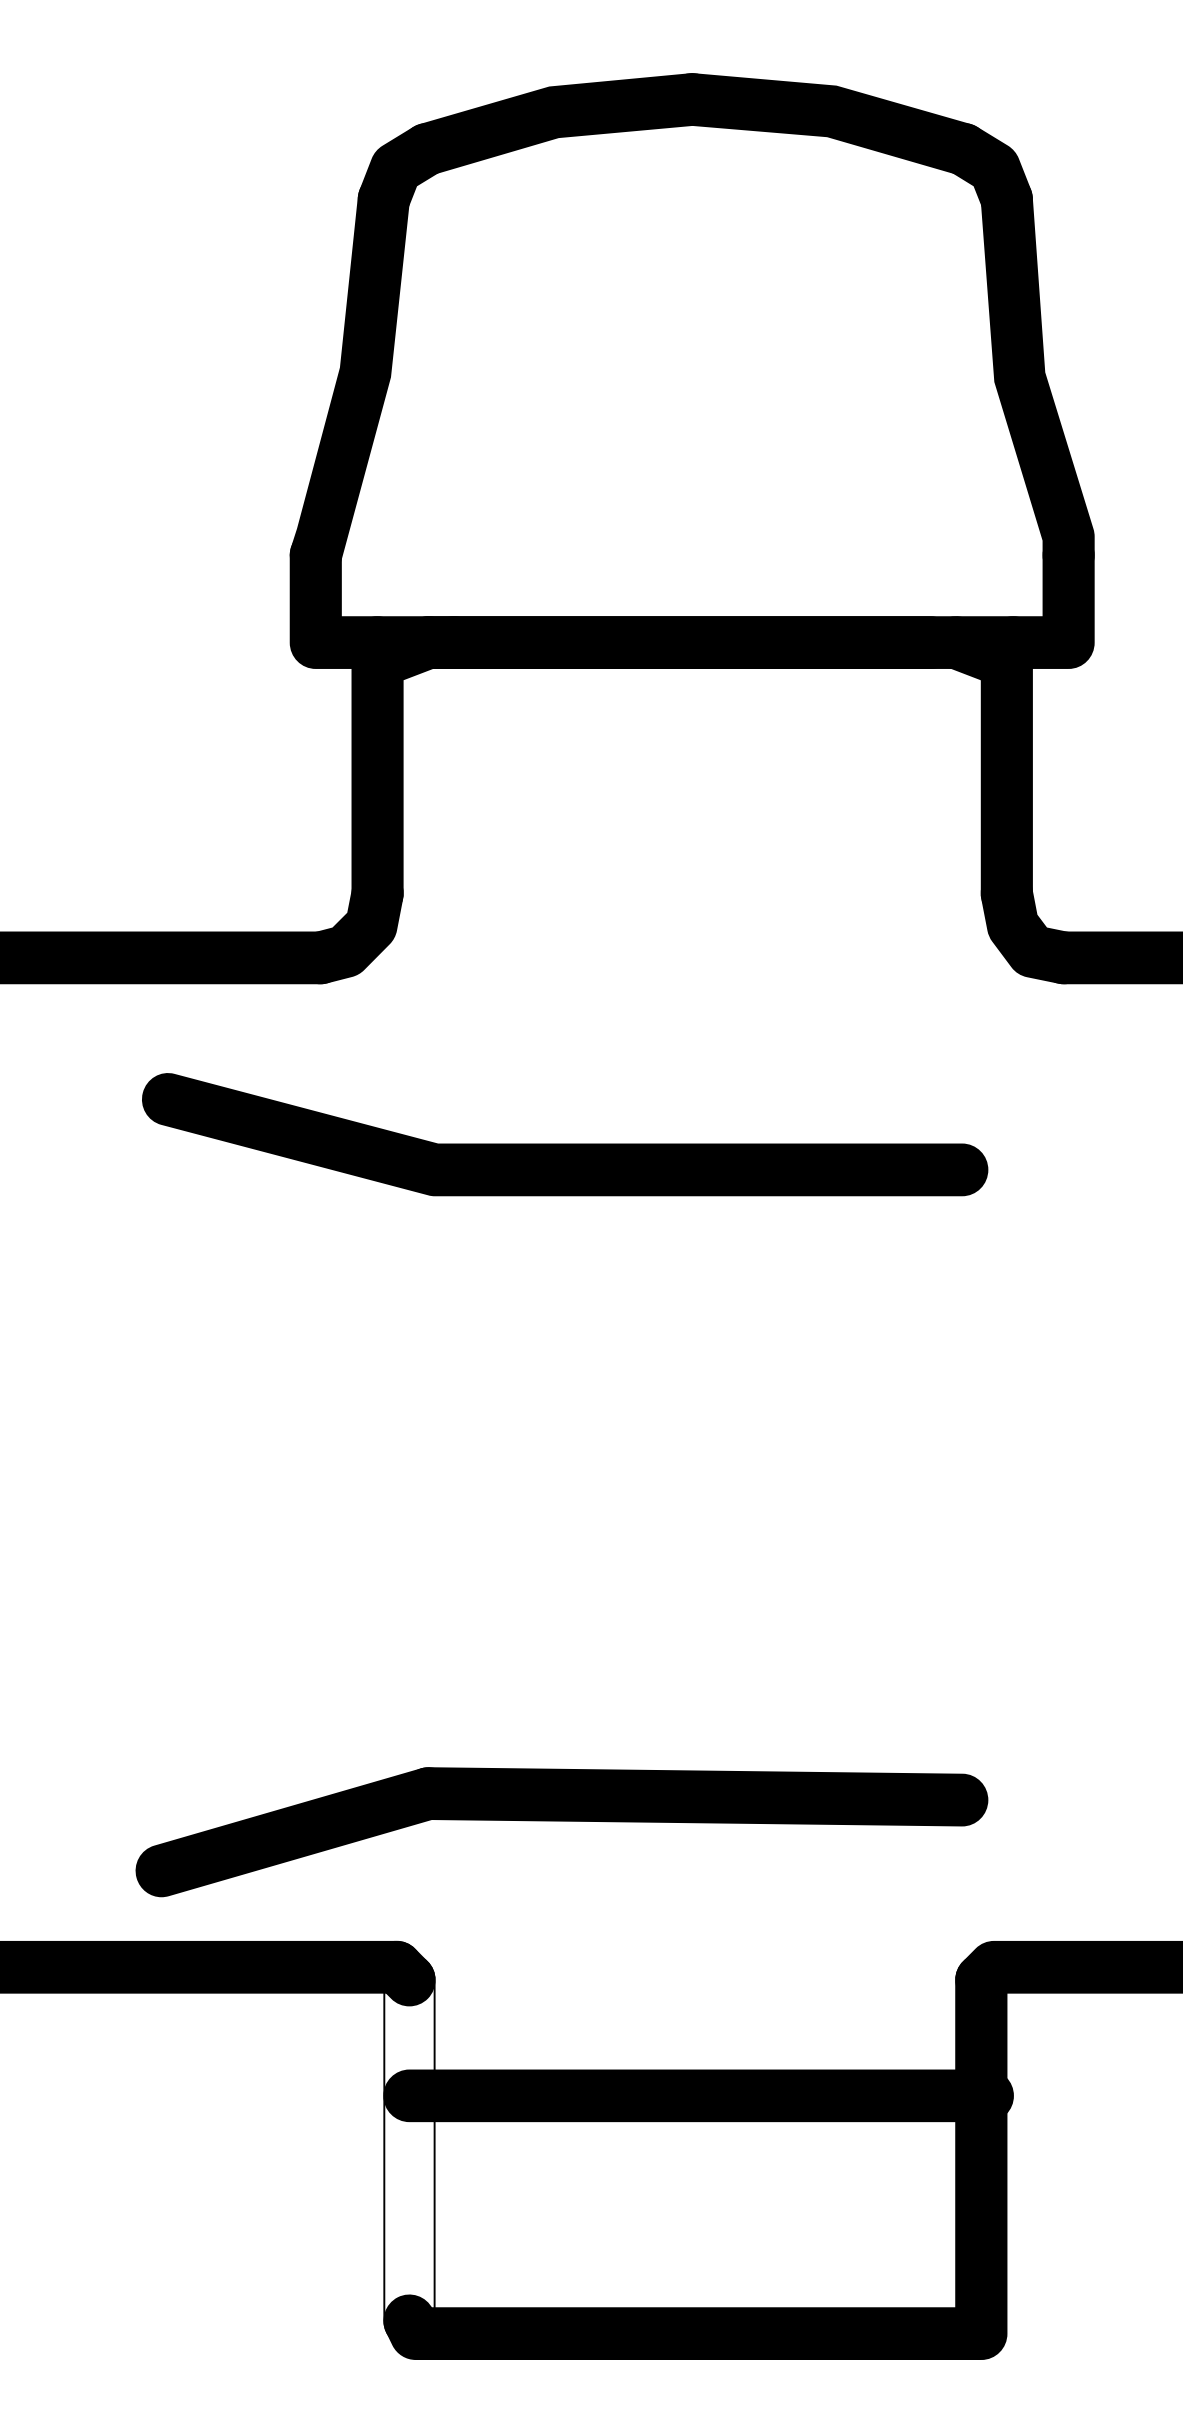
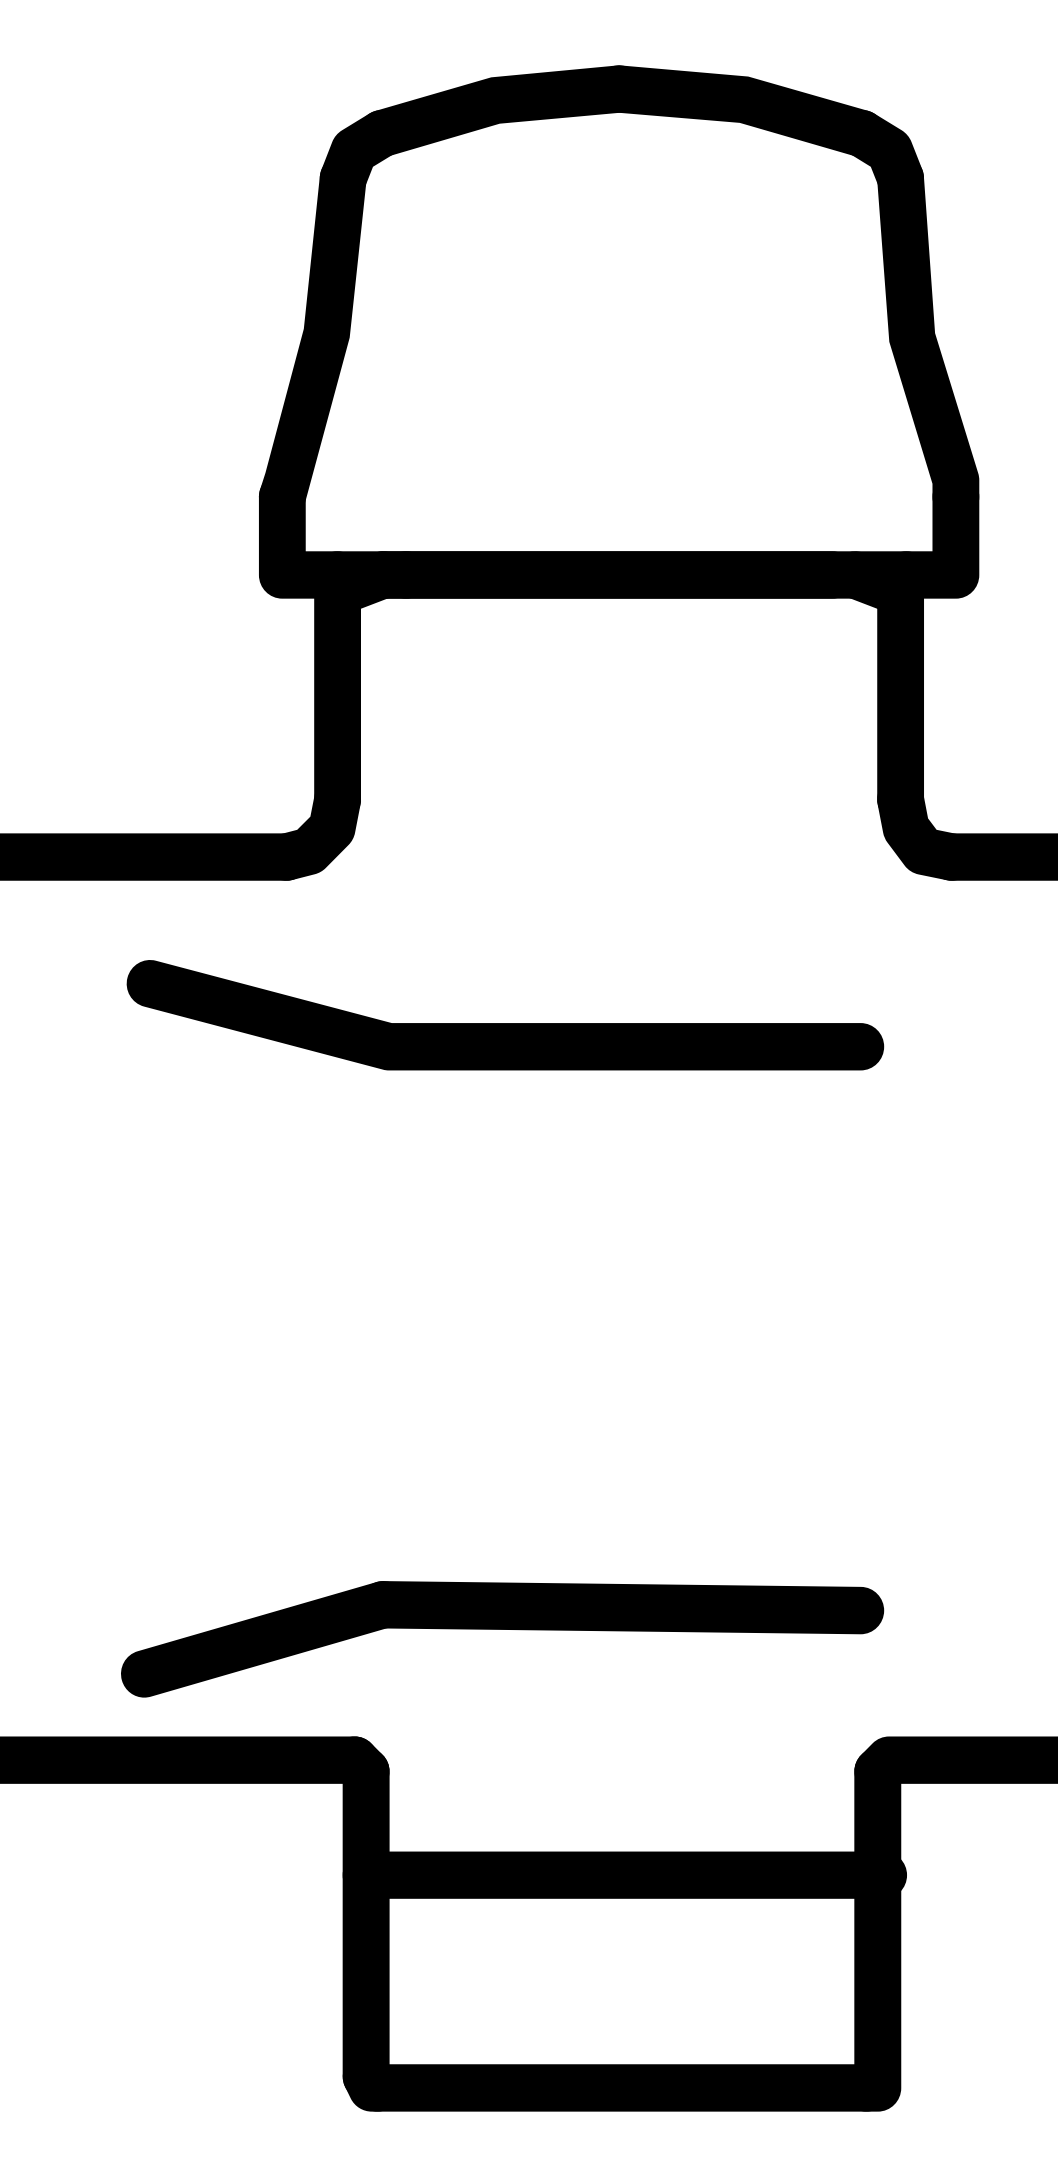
fill: (409, 2150) -> (366, 1924), added

